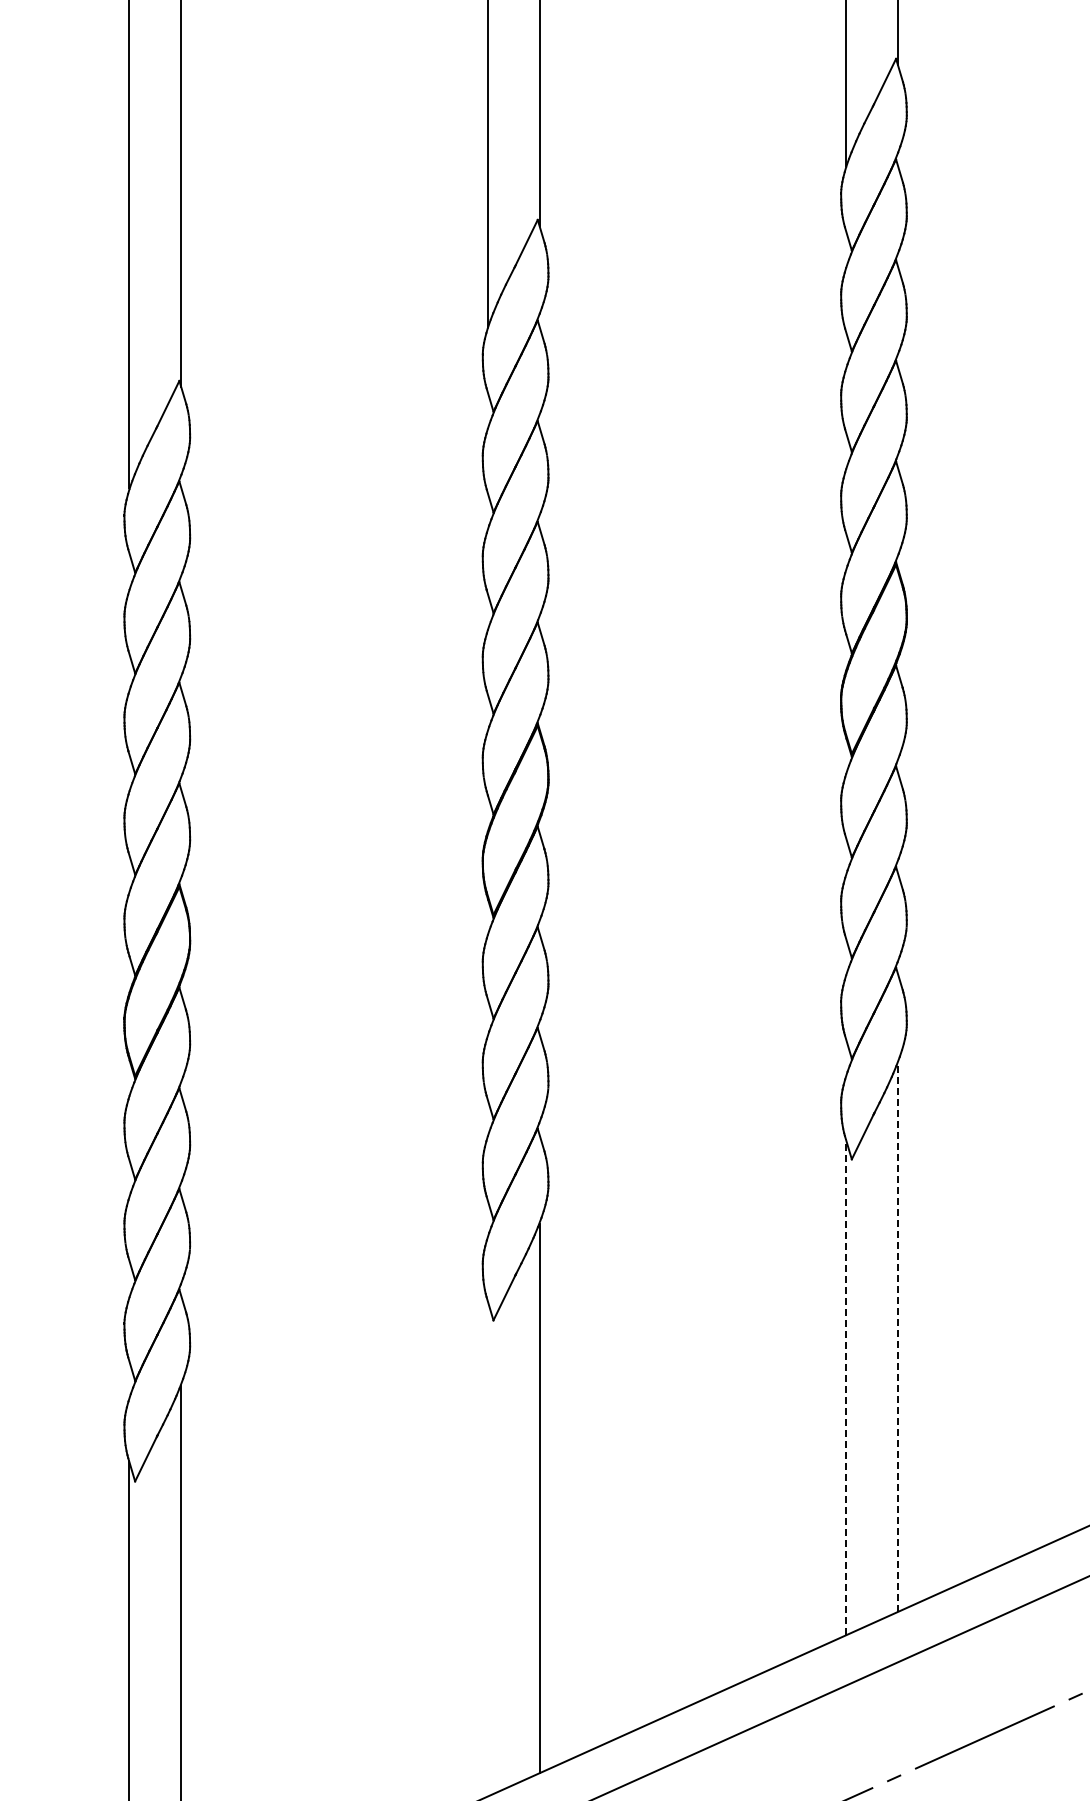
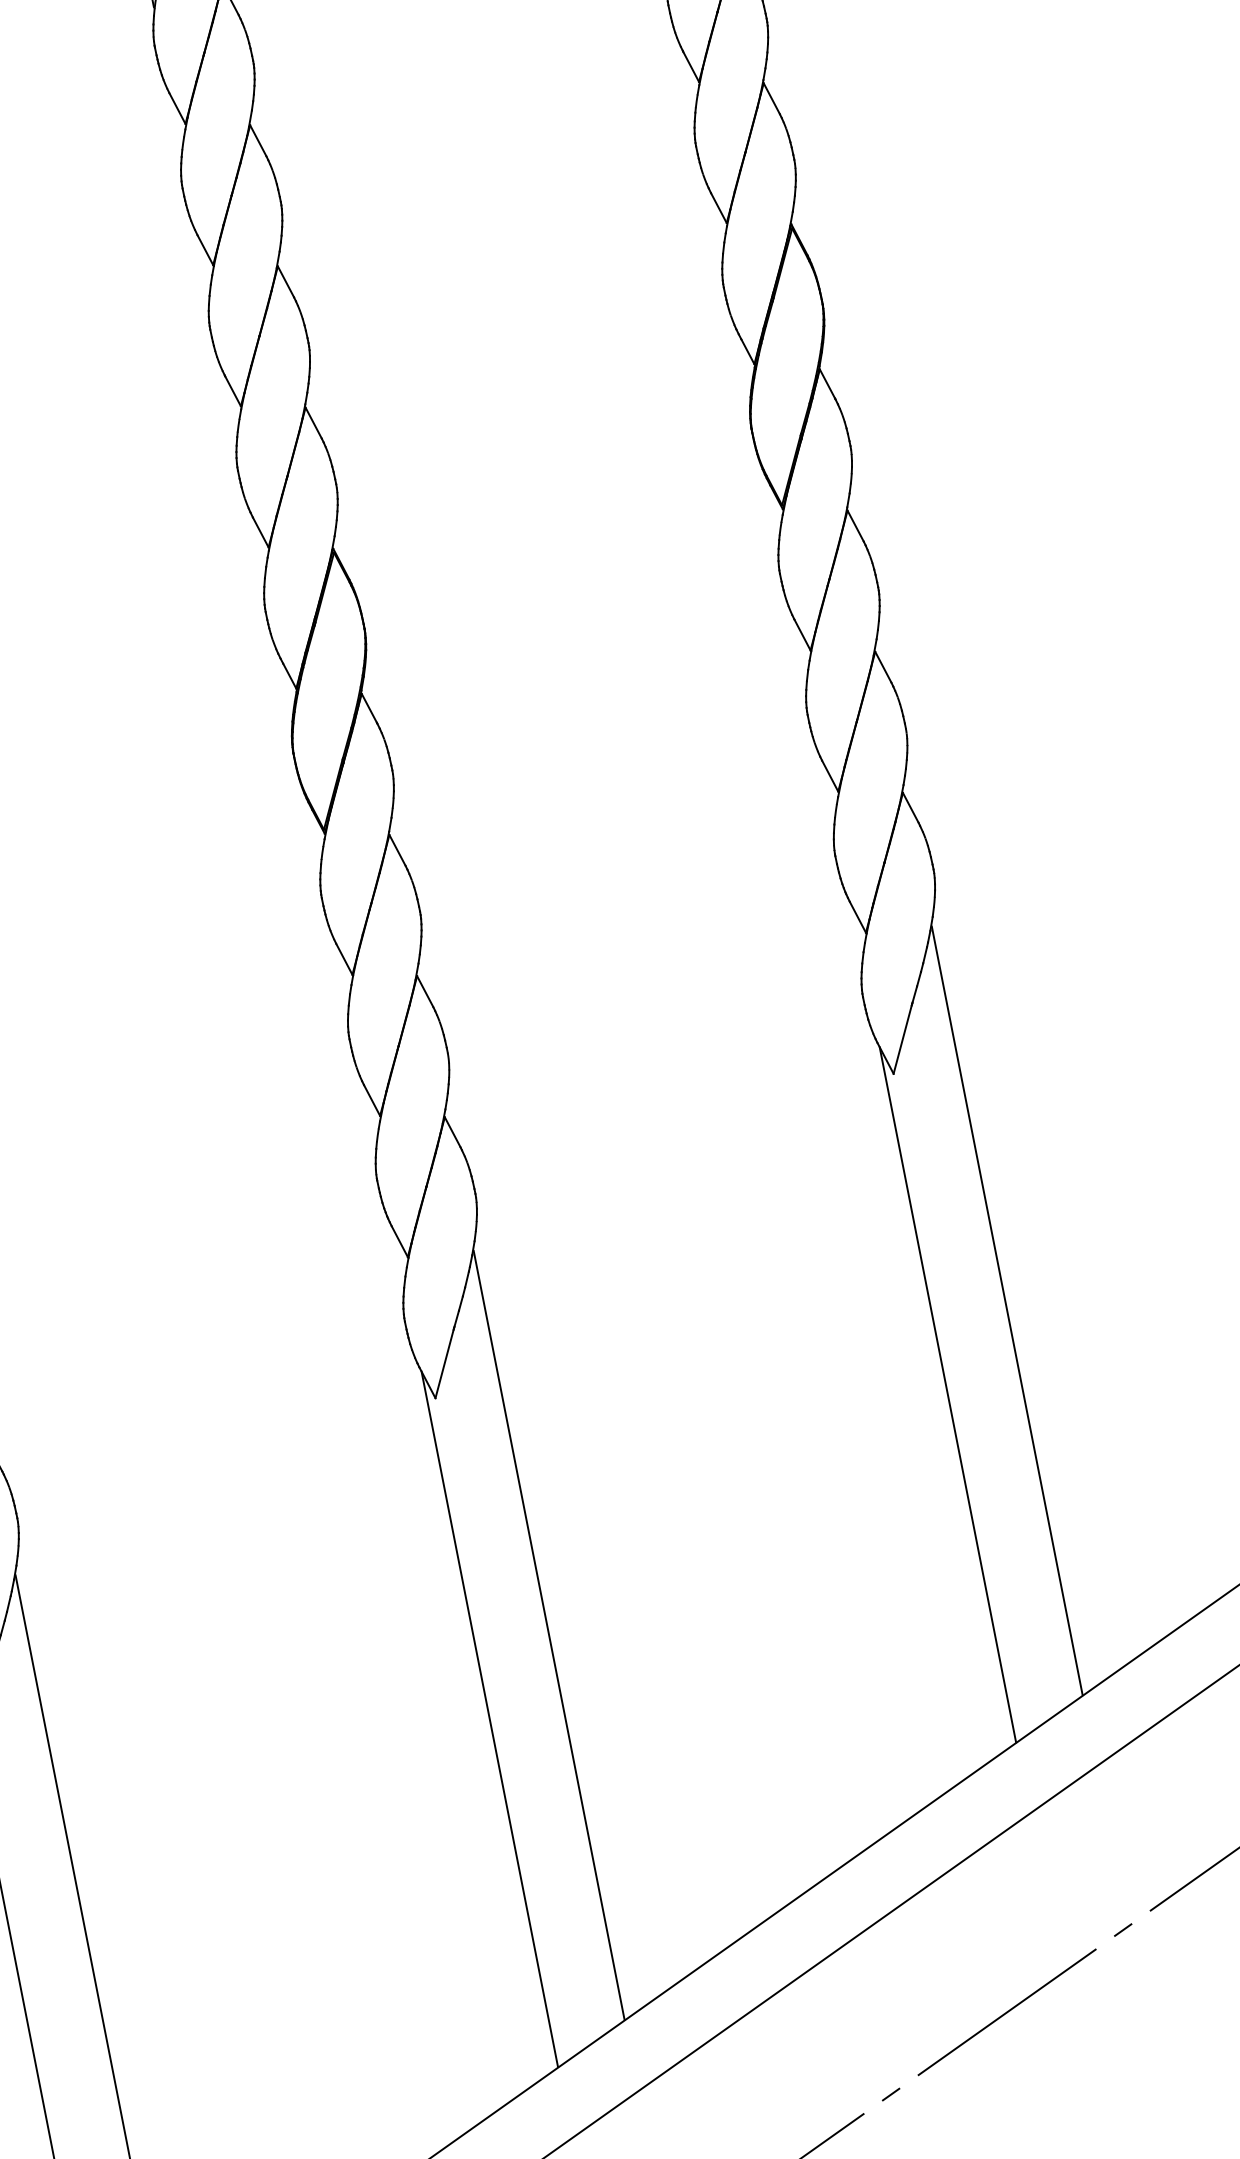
line: (897, 1337) -> (1006, 1311), dashed -> solid
line: (845, 1387) -> (947, 1395), dashed -> solid
line: (487, 1548) -> (489, 1719), added

